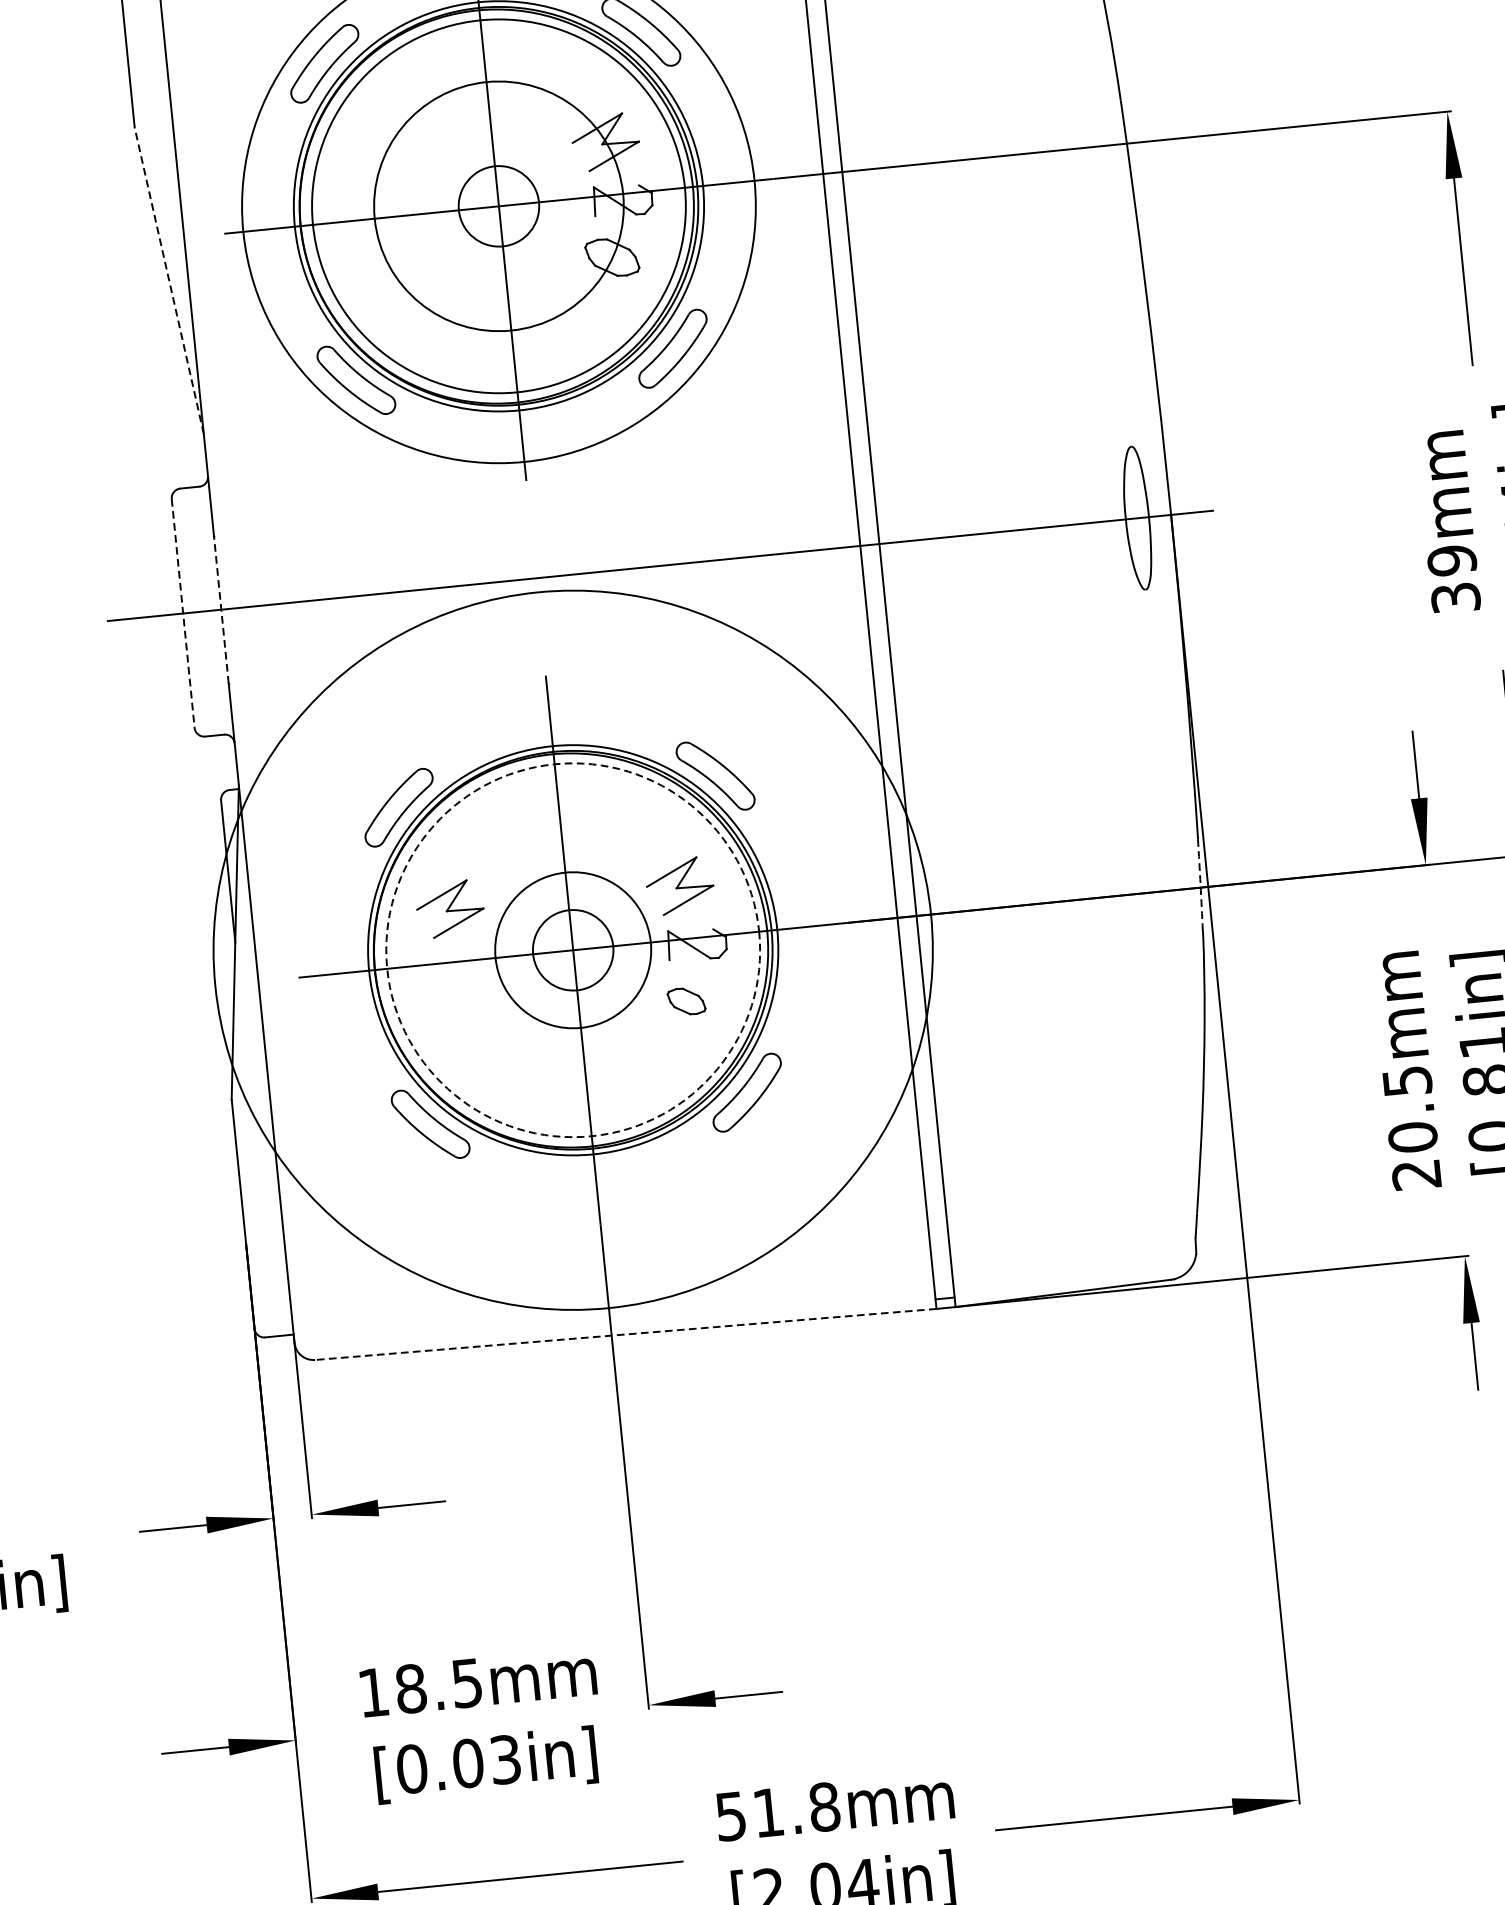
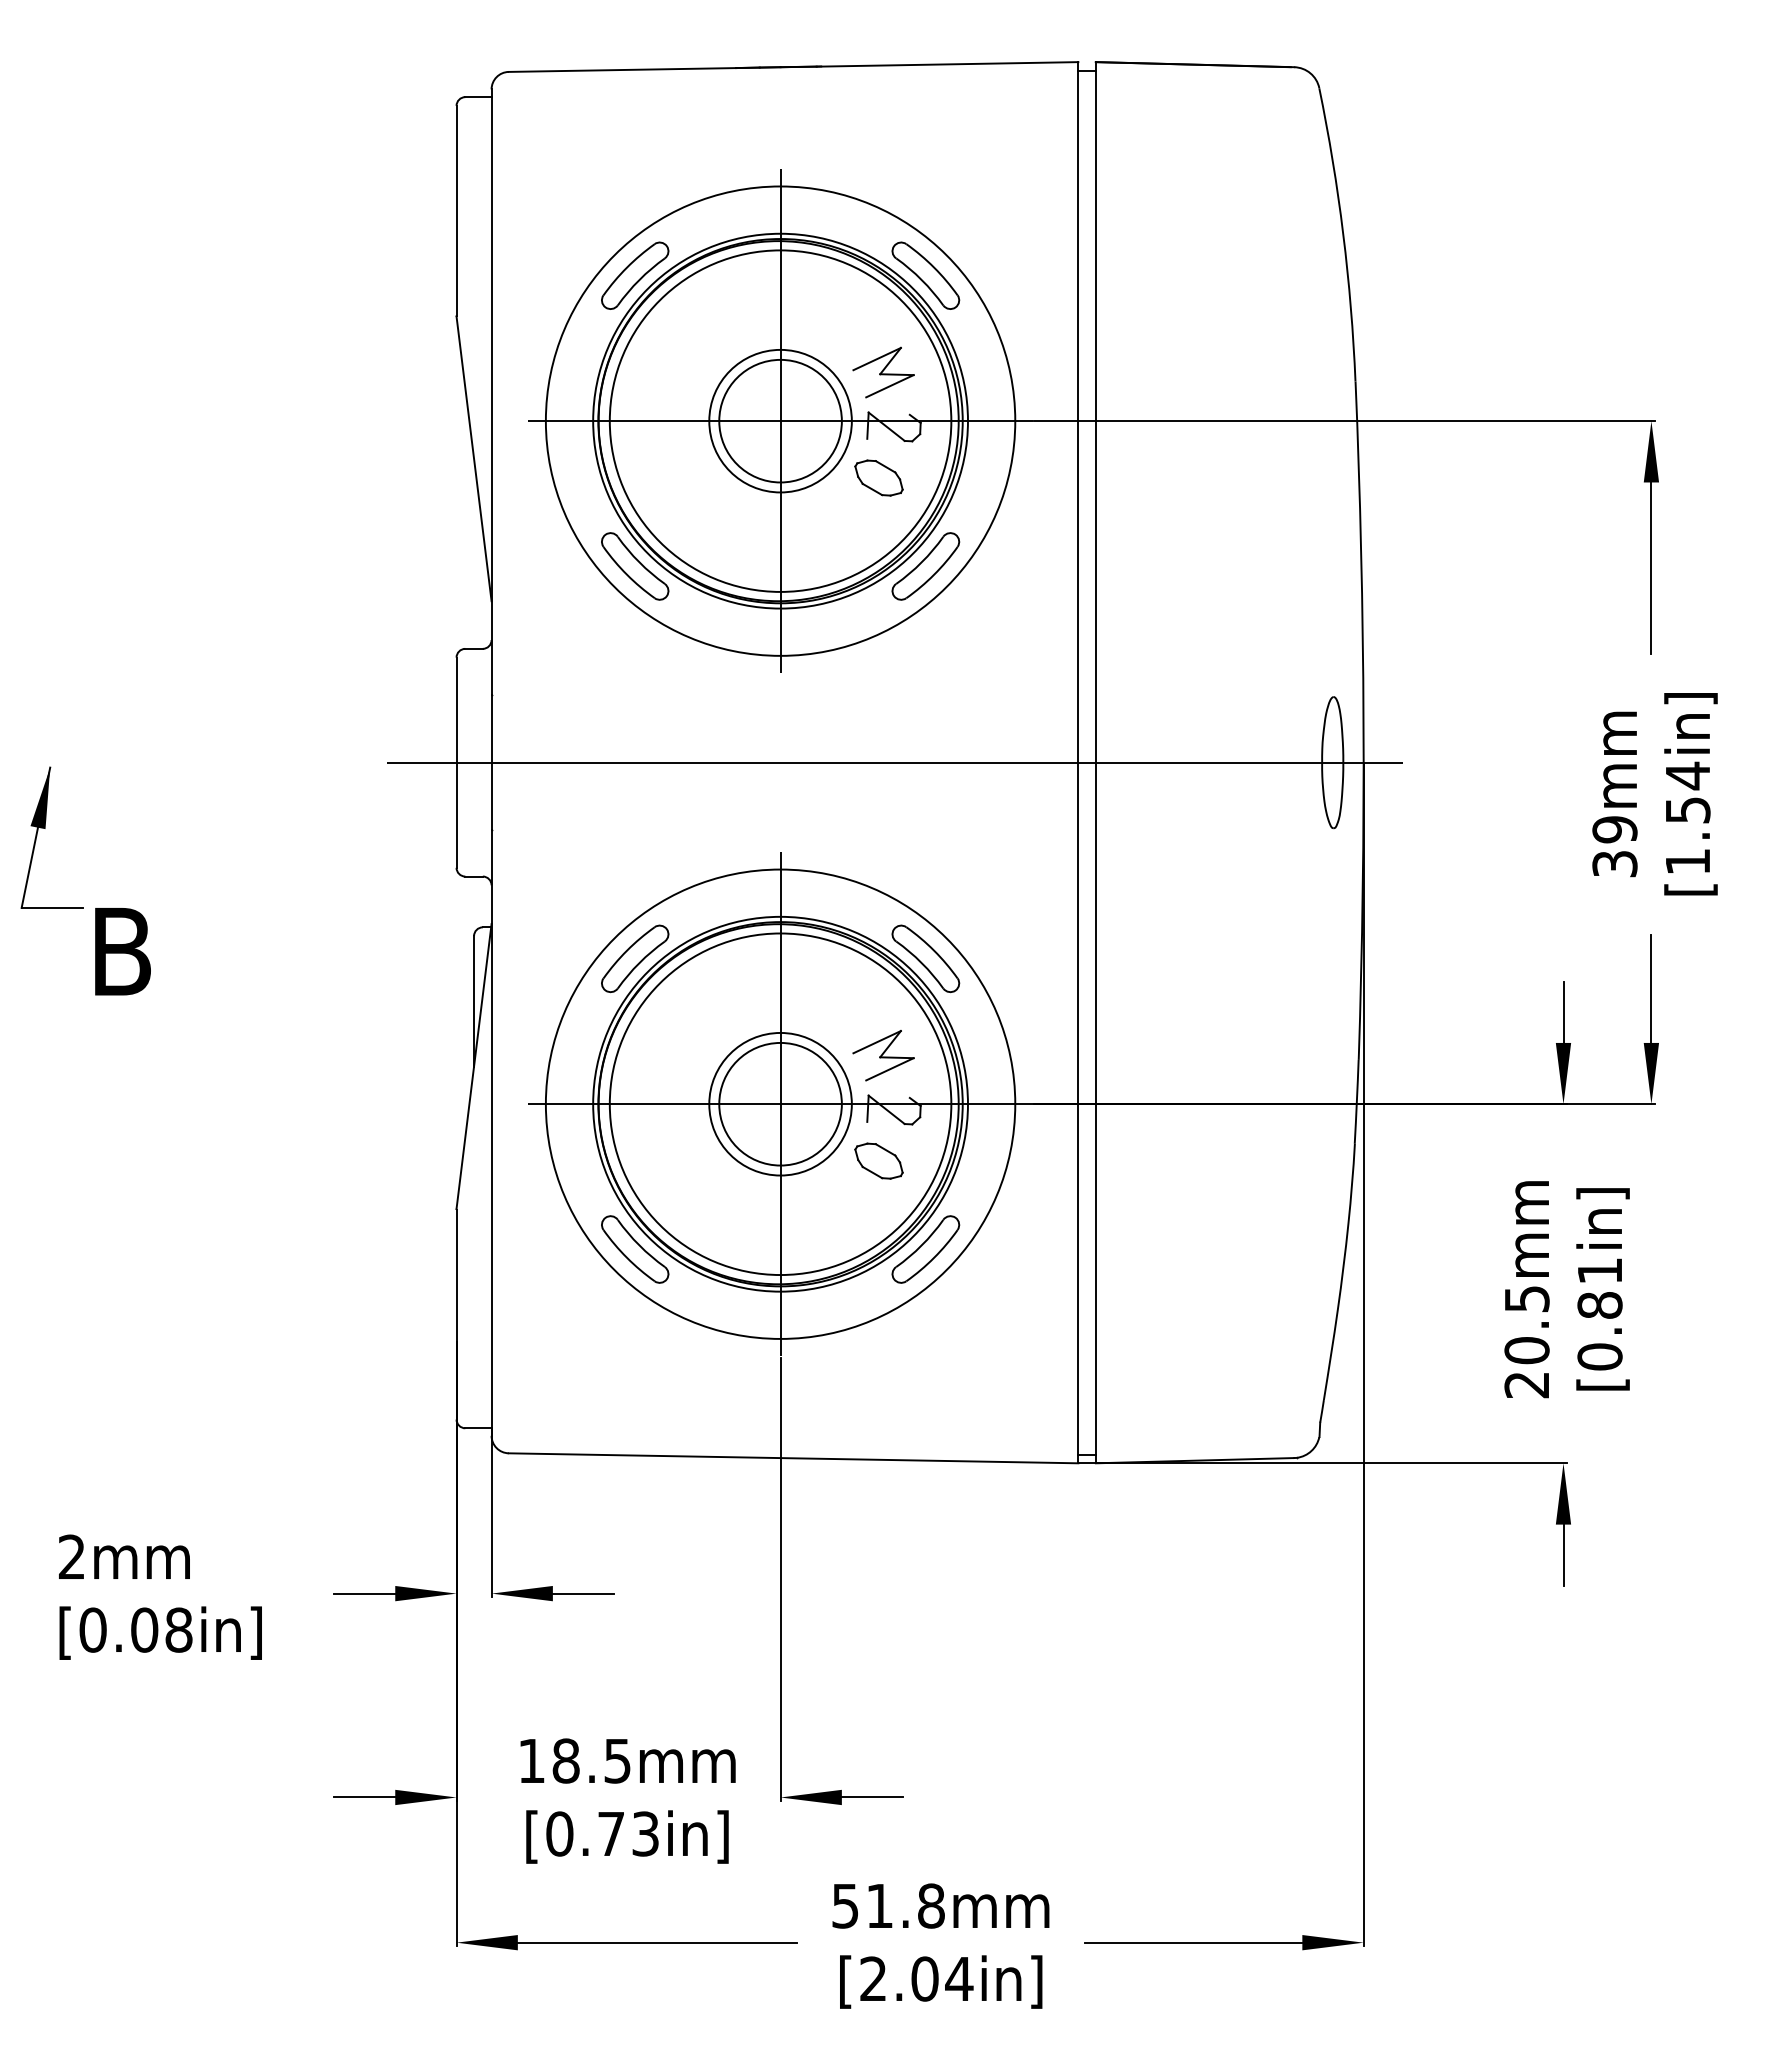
circle: (498, 205) -> (780, 420), size x0.62
circle: (498, 205) -> (780, 420), size x1.67
line: (169, 280) -> (474, 458), dashed -> solid
line: (221, 609) -> (491, 762), dashed -> solid
line: (183, 614) -> (456, 763), dashed -> solid
arc: (1200, 884) -> (1356, 1101), dashed -> solid
part: (450, 908) -> (672, 1055), removed
circle: (573, 949) -> (780, 1103), size x0.71
circle: (573, 949) -> (780, 1103), size x1.67
circle: (573, 950) -> (780, 1104), dashed -> solid
part: (685, 1000) -> (878, 1160), size x1.43
line: (625, 1334) -> (793, 1458), dashed -> solid
text: (467, 1762) -> (610, 1833), [0.03in] -> [0.73in]

